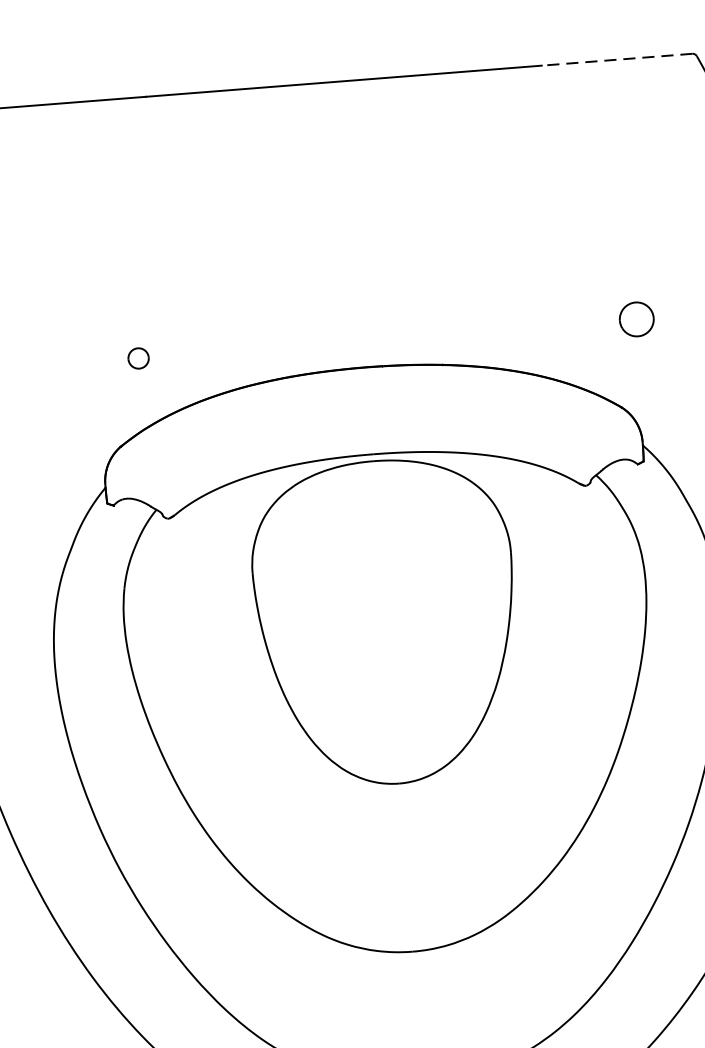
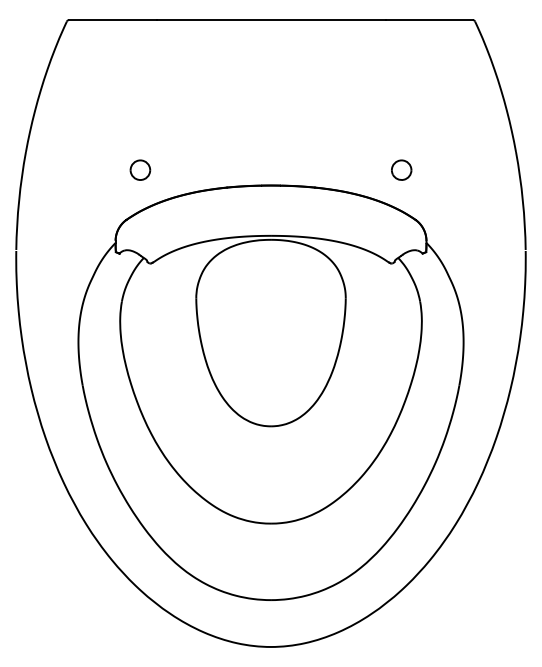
line: (617, 60) -> (429, 20), dashed -> solid
part: (636, 318) -> (401, 169), moved
part: (138, 357) -> (140, 169), size x1.67

